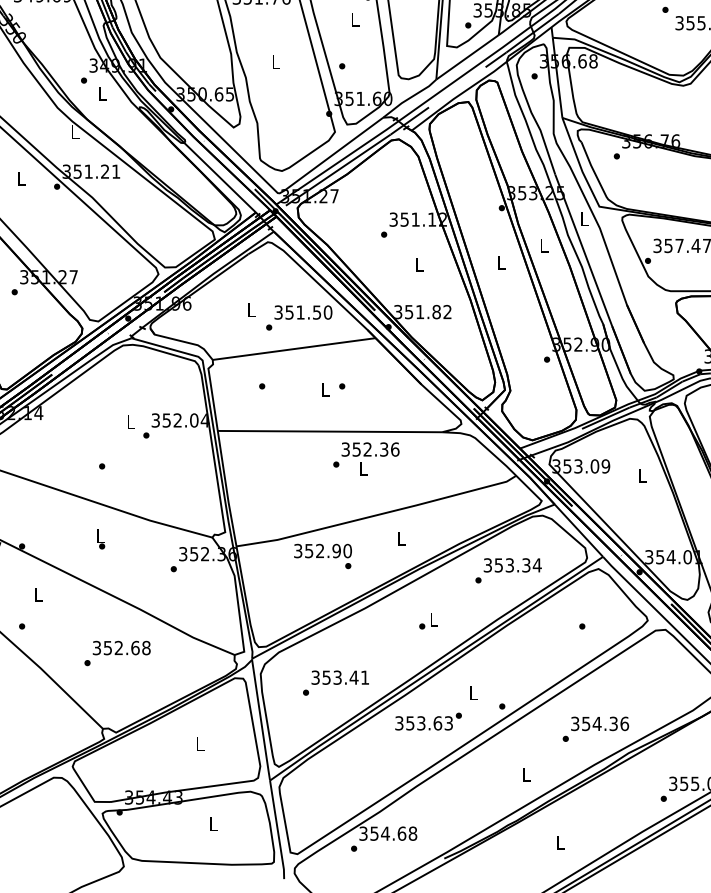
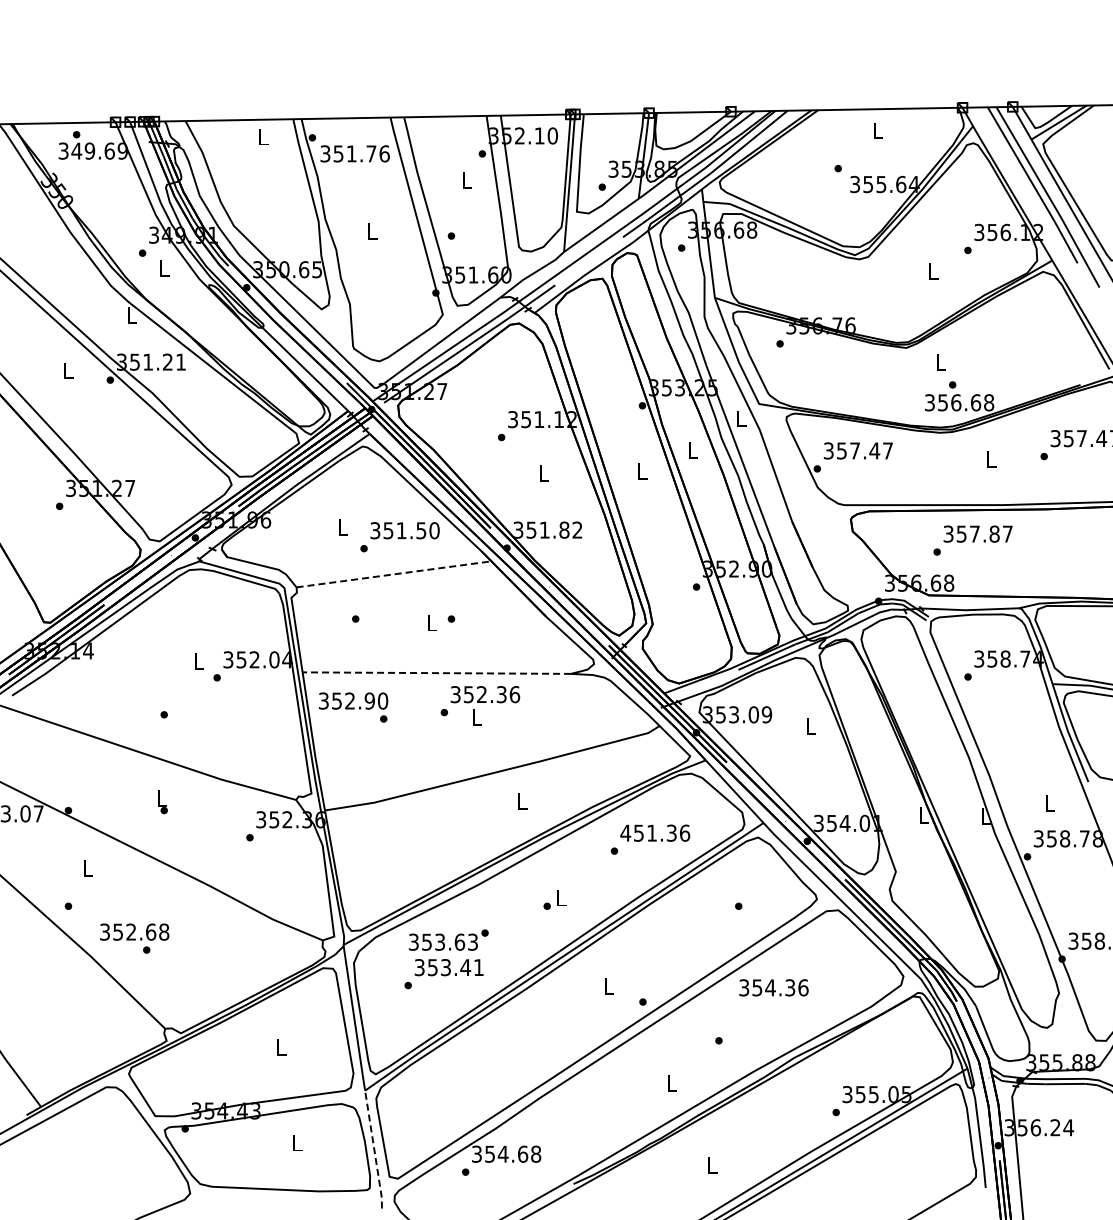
line: (294, 349) -> (394, 574), solid -> dashed
line: (329, 431) -> (436, 673), solid -> dashed
text: (323, 556) -> (353, 707), moved
text: (512, 564) -> (655, 832), 353.34 -> 451.36
text: (121, 647) -> (134, 931), moved
text: (428, 721) -> (448, 939), moved
text: (599, 723) -> (773, 987), moved
line: (277, 829) -> (374, 1149), solid -> dashed

